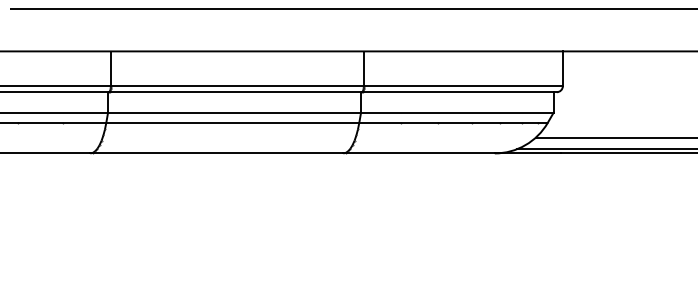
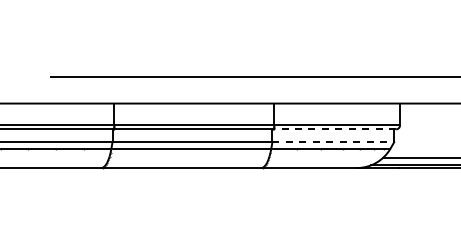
line: (459, 92) -> (334, 129), solid -> dashed
line: (457, 113) -> (333, 142), solid -> dashed

